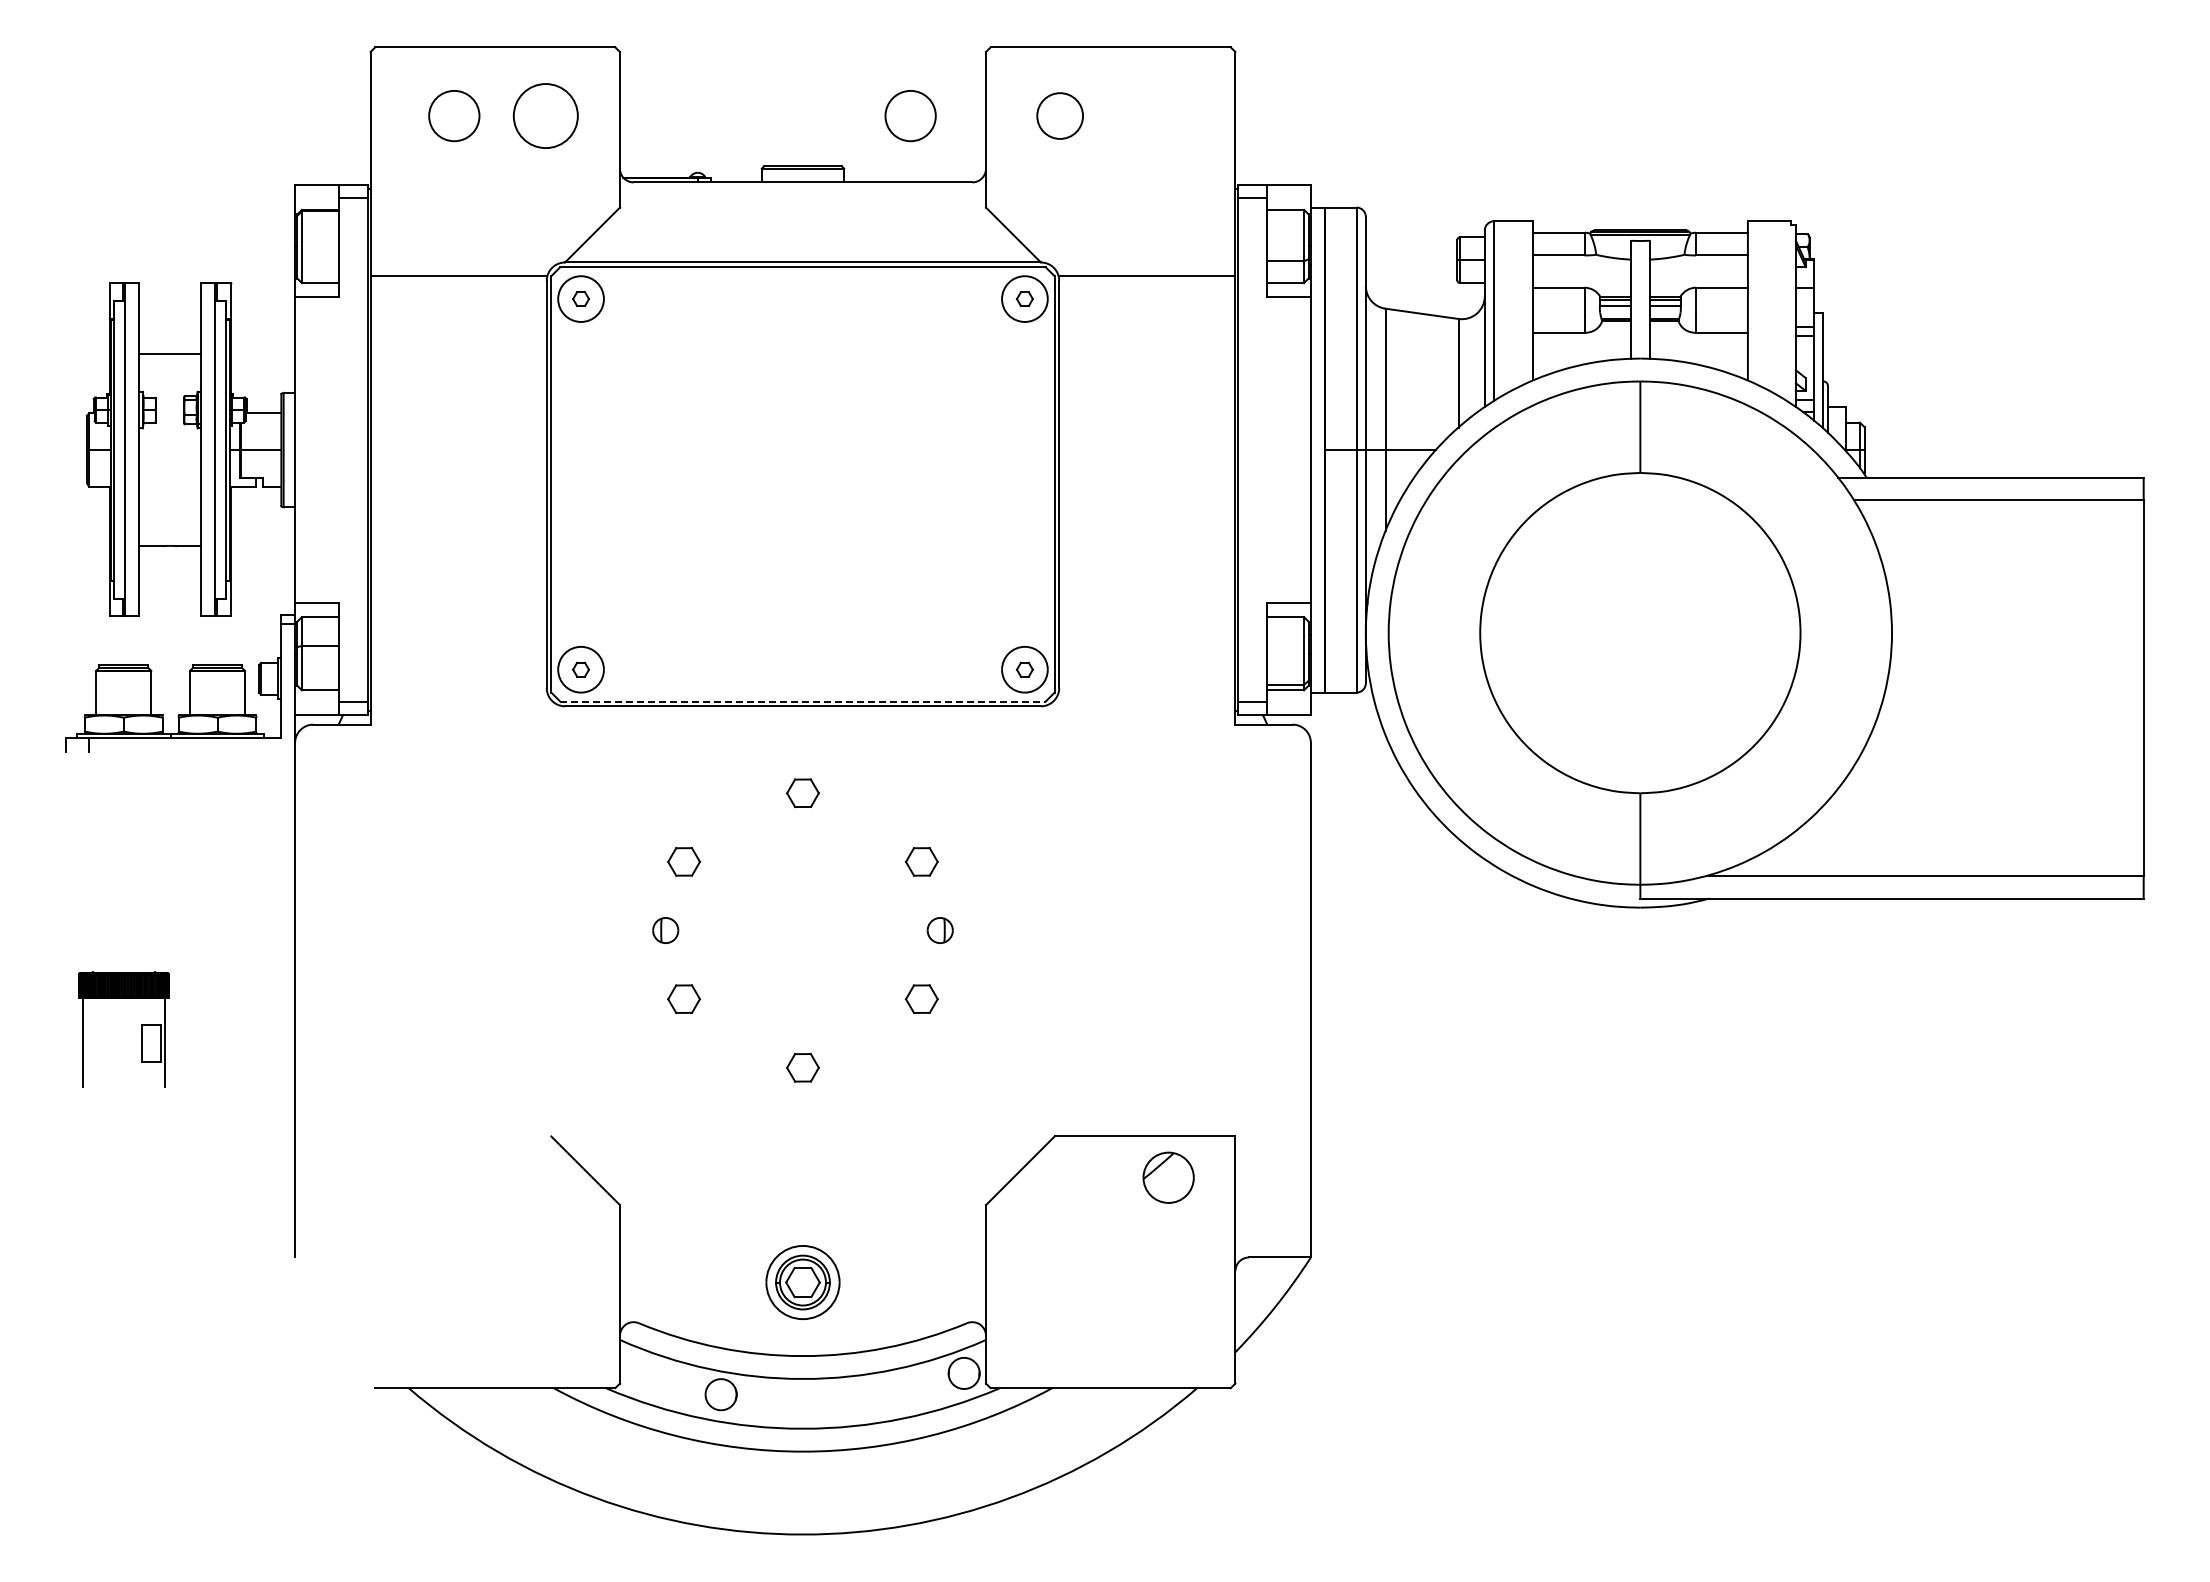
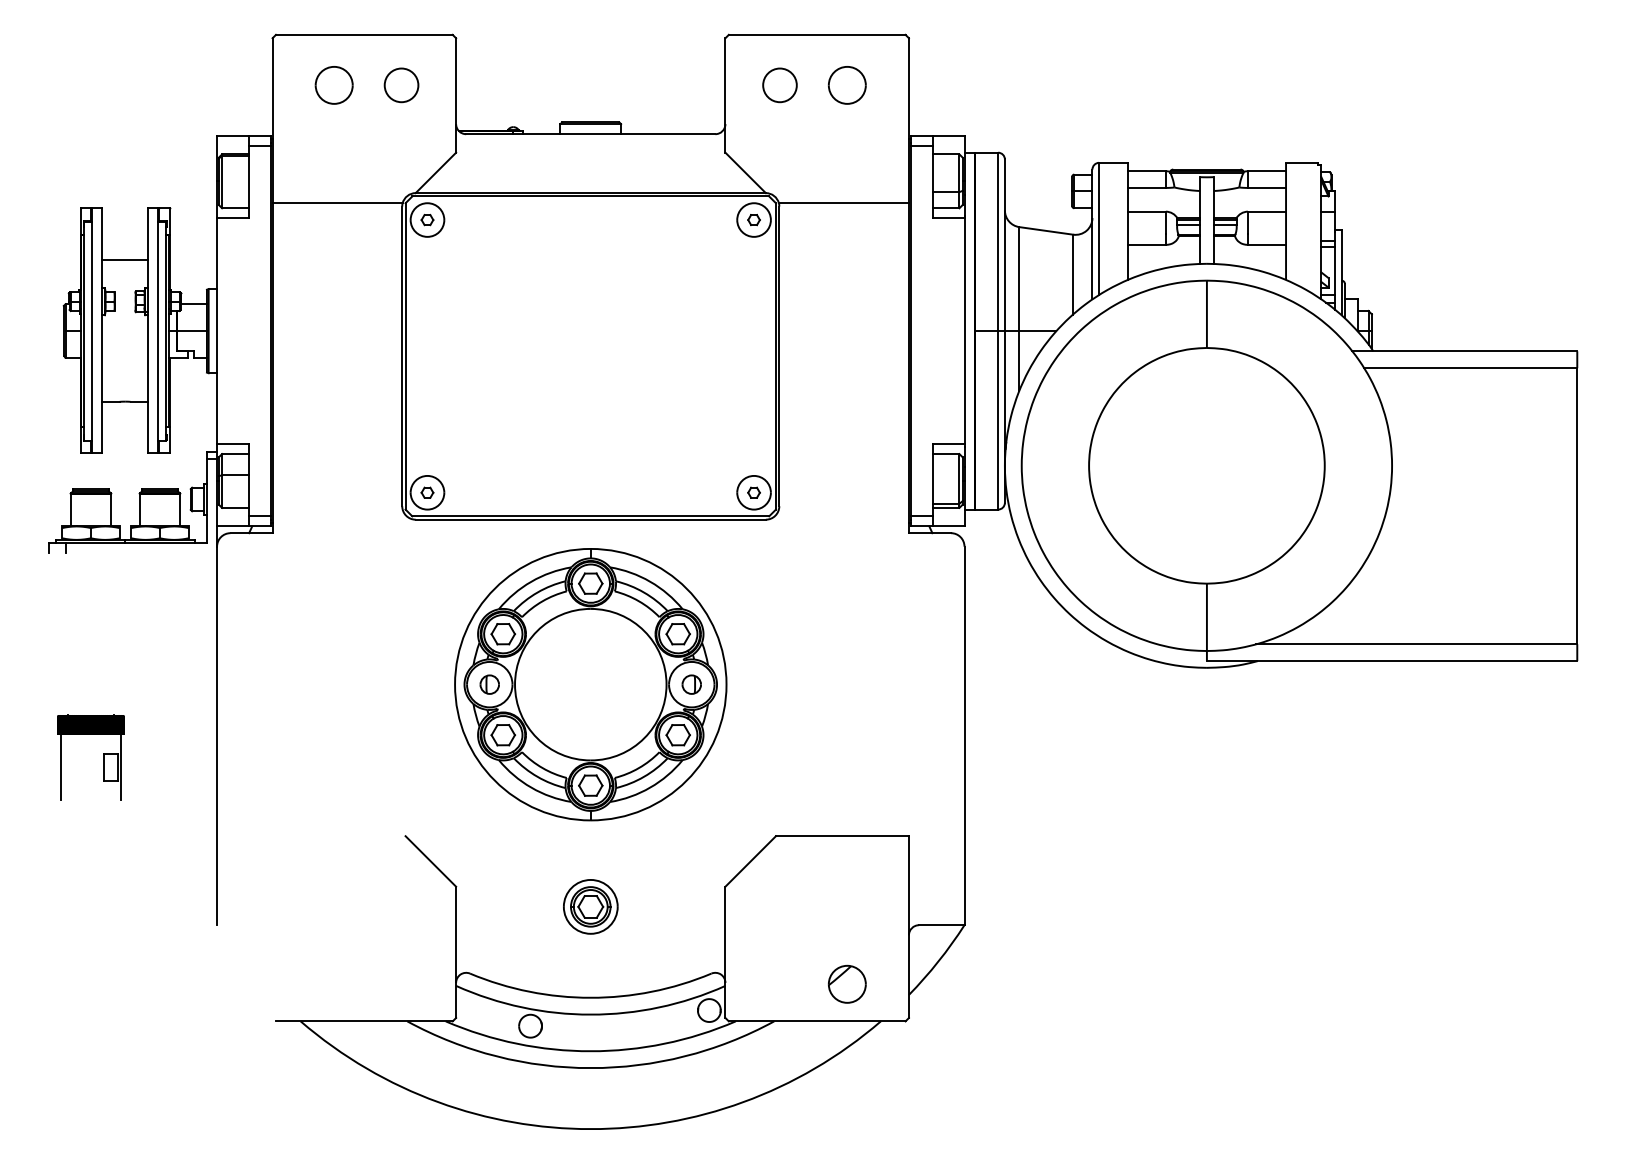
circle: (545, 115) -> (401, 84), size x0.71
part: (910, 116) -> (847, 85), moved
line: (803, 701) -> (591, 516), dashed -> solid
part: (802, 930) -> (590, 684), added
part: (1168, 1177) -> (847, 984), moved
part: (802, 1282) -> (590, 906), moved

